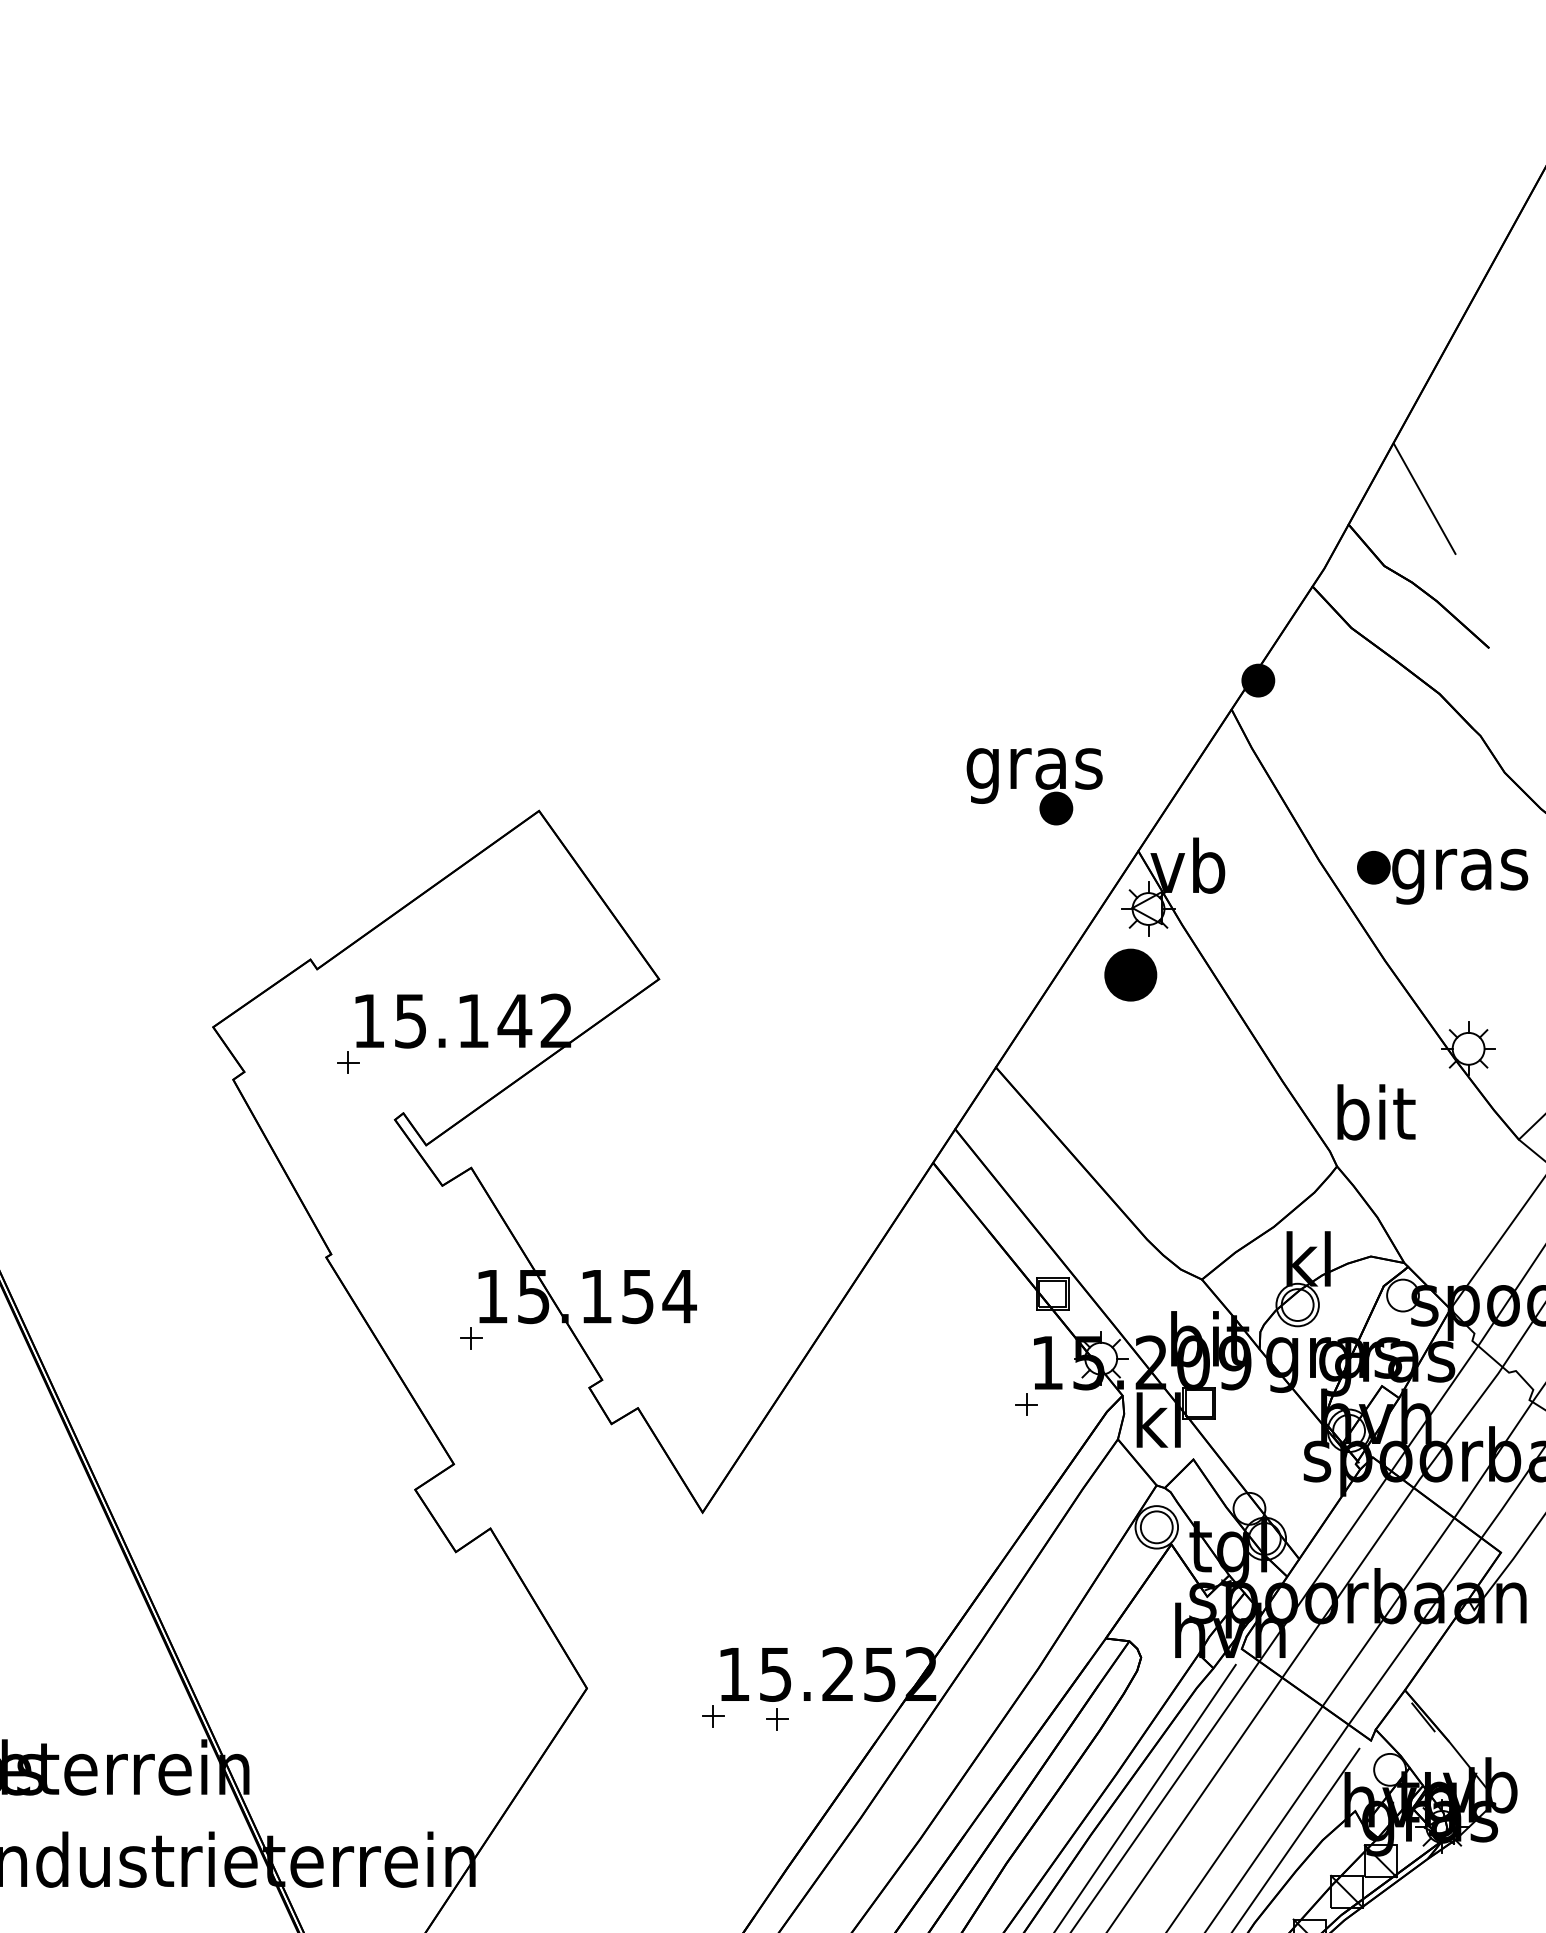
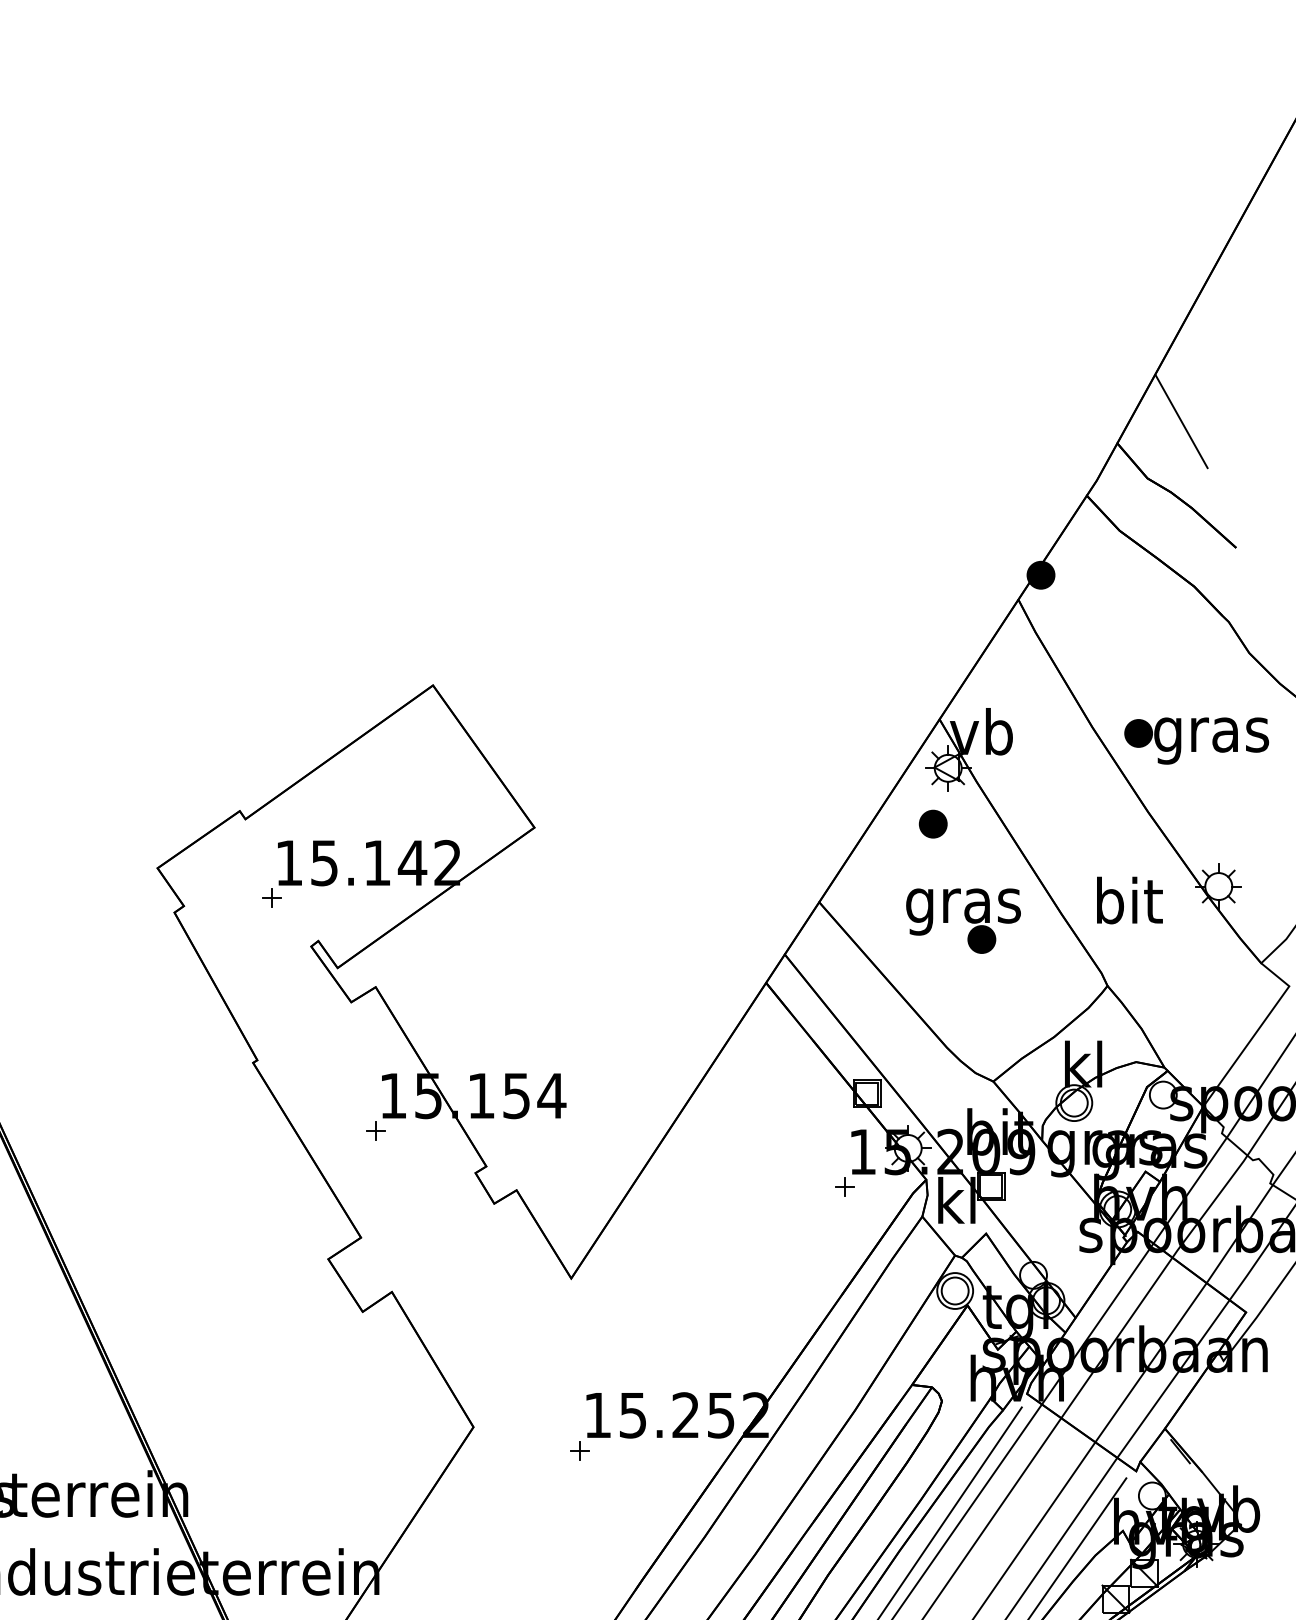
part: (1034, 786) -> (963, 920), moved
part: (1130, 974) -> (932, 823), size x0.62
text: (1376, 1112) -> (1129, 900), moved
part: (777, 1719) -> (634, 1453), removed

